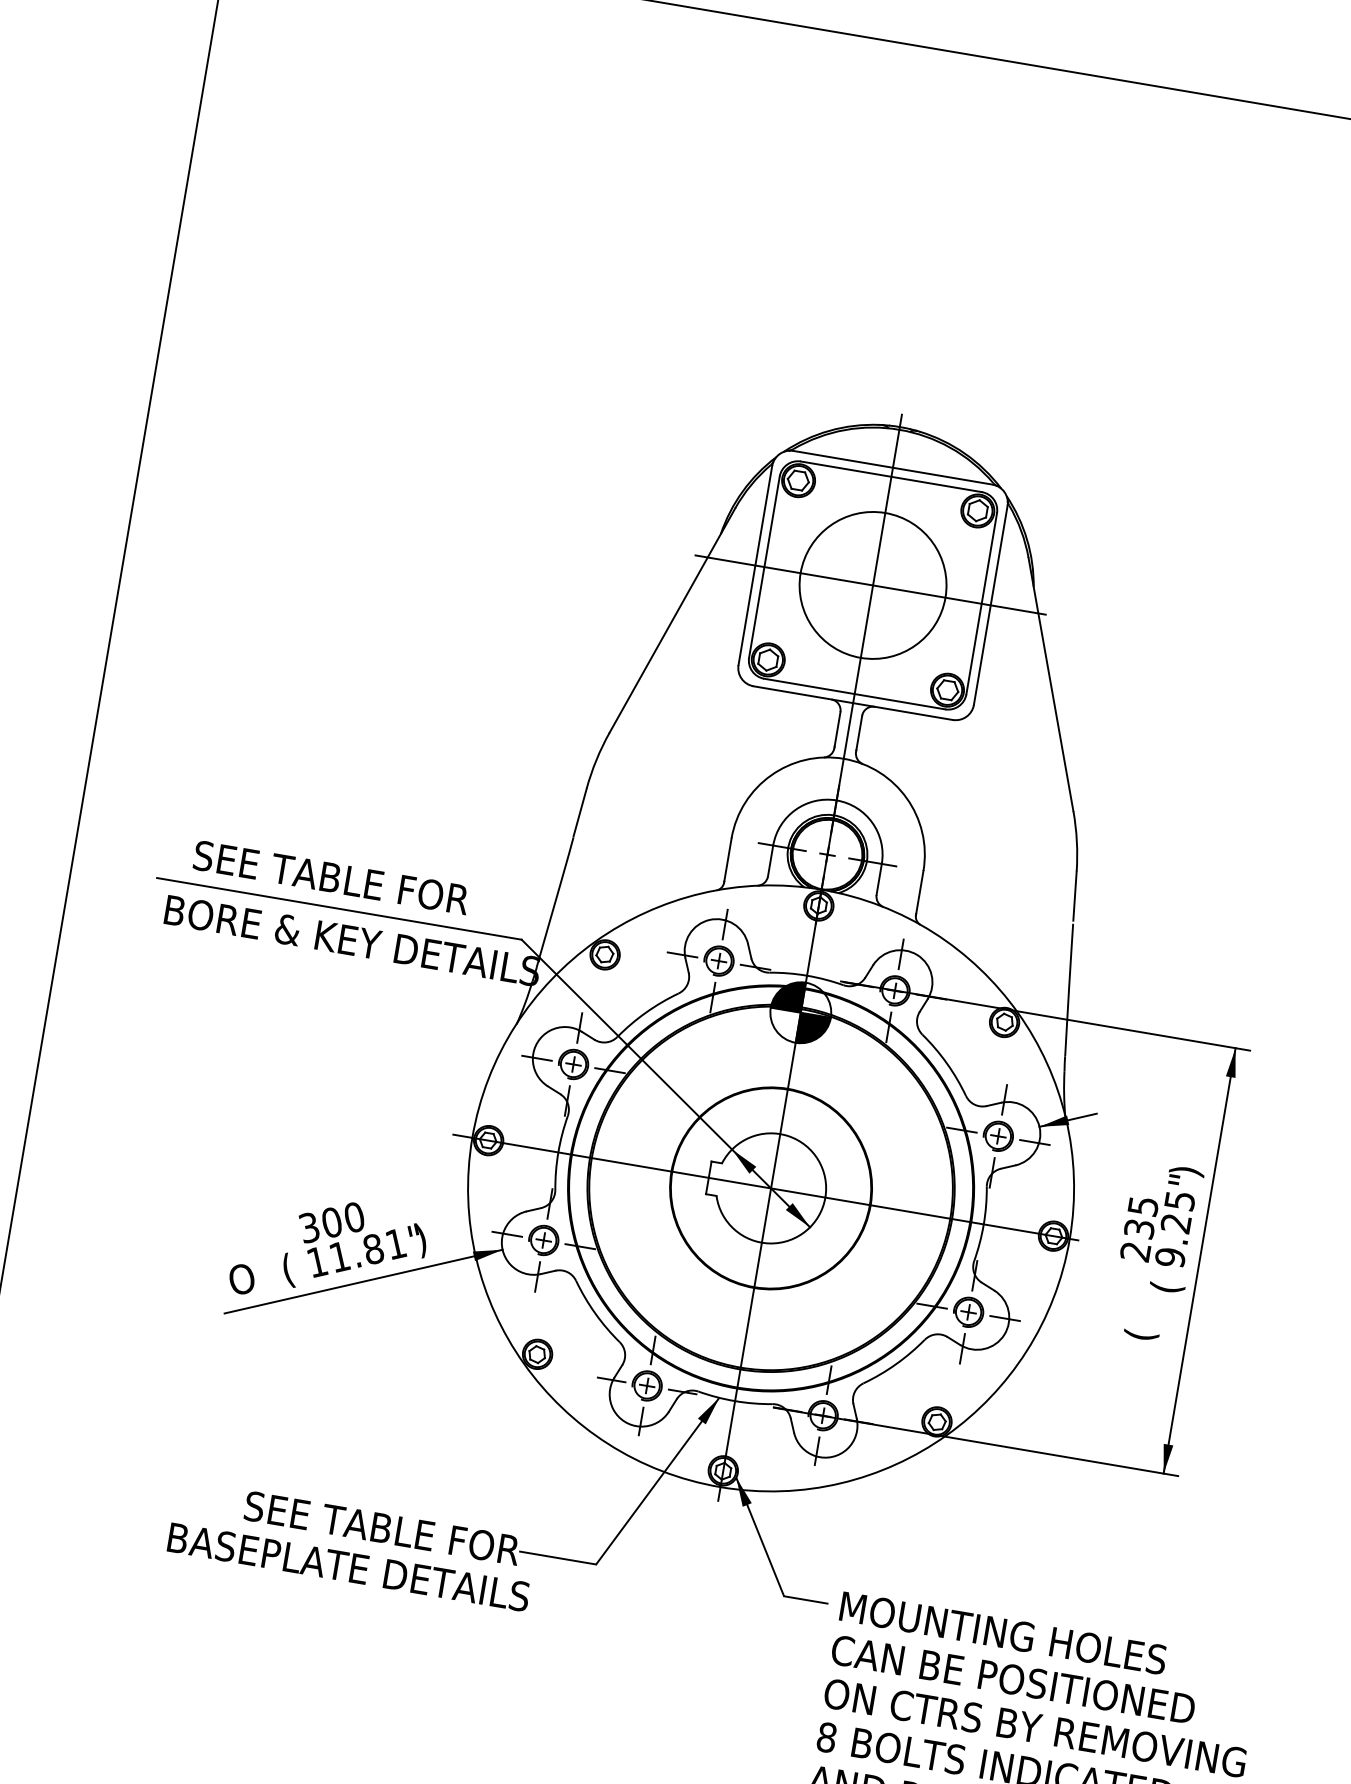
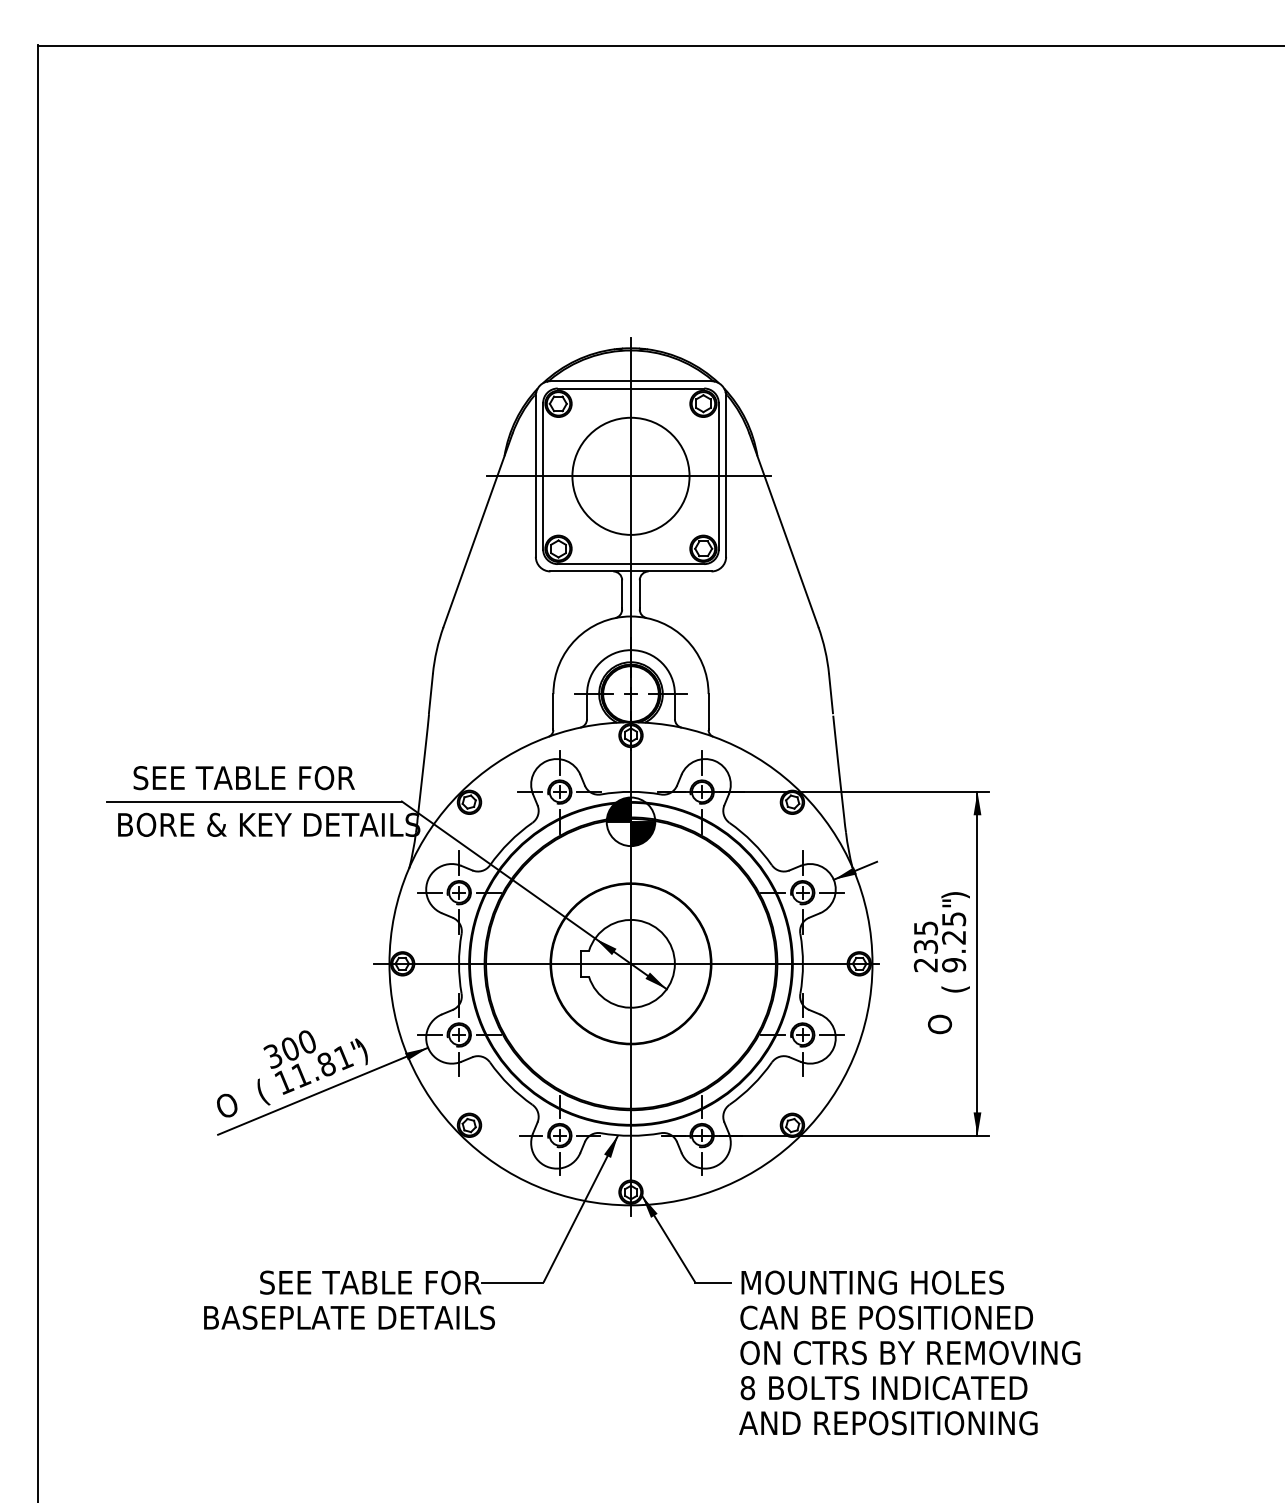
text: (1142, 1328) -> (941, 1024), ( -> O

